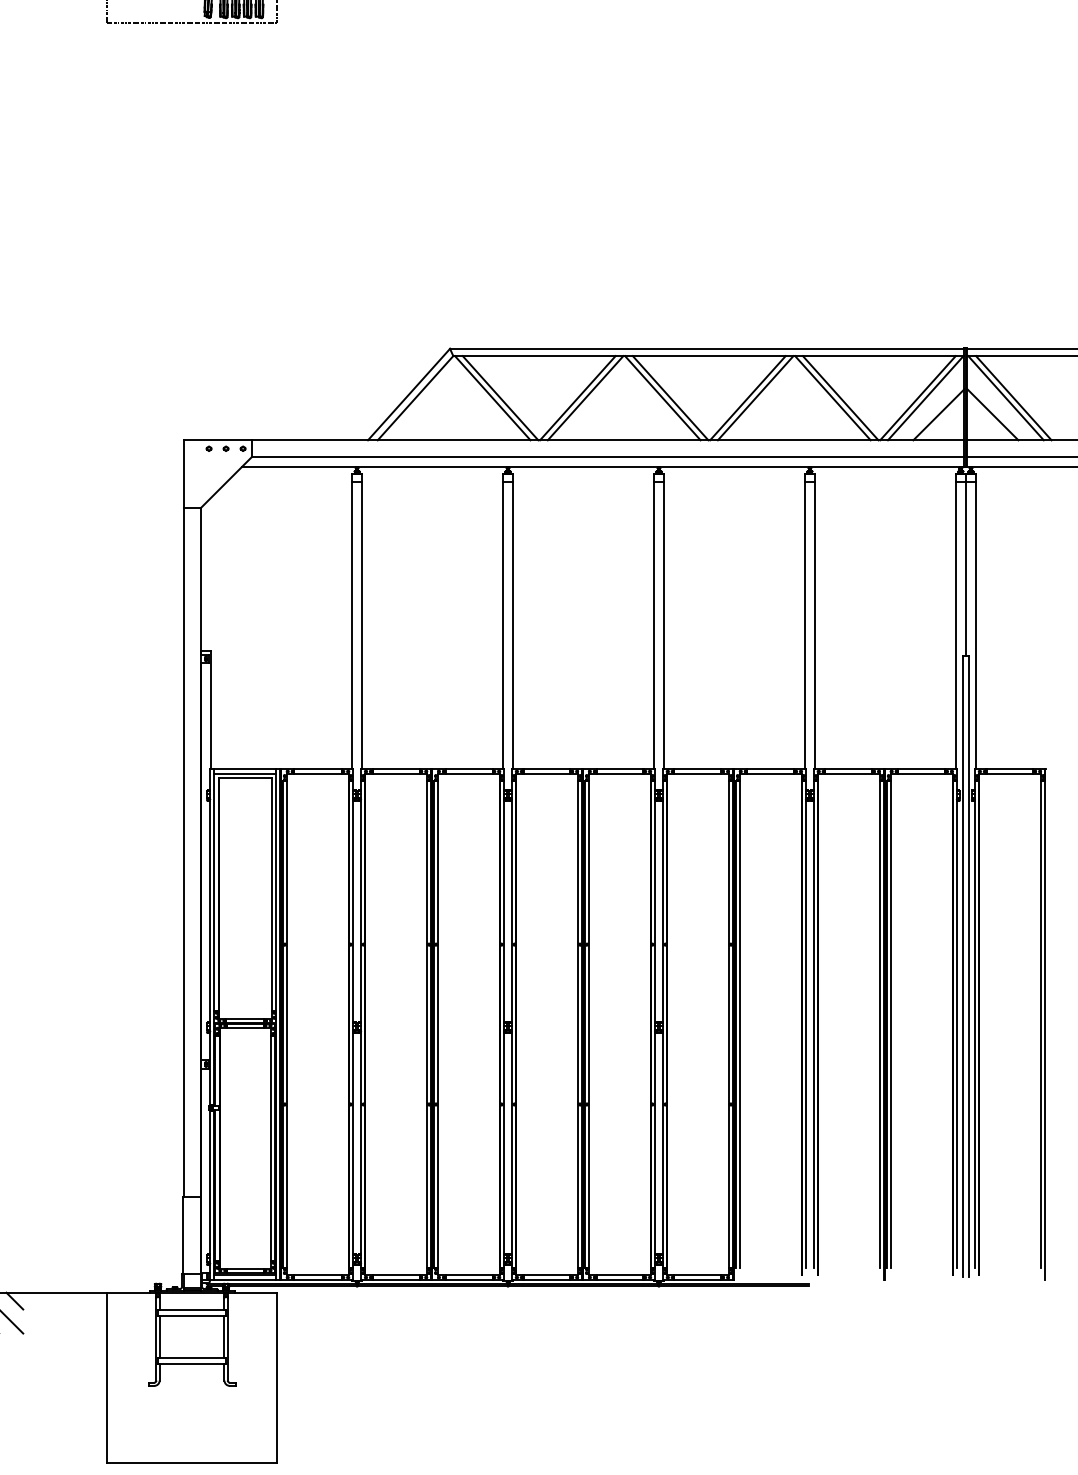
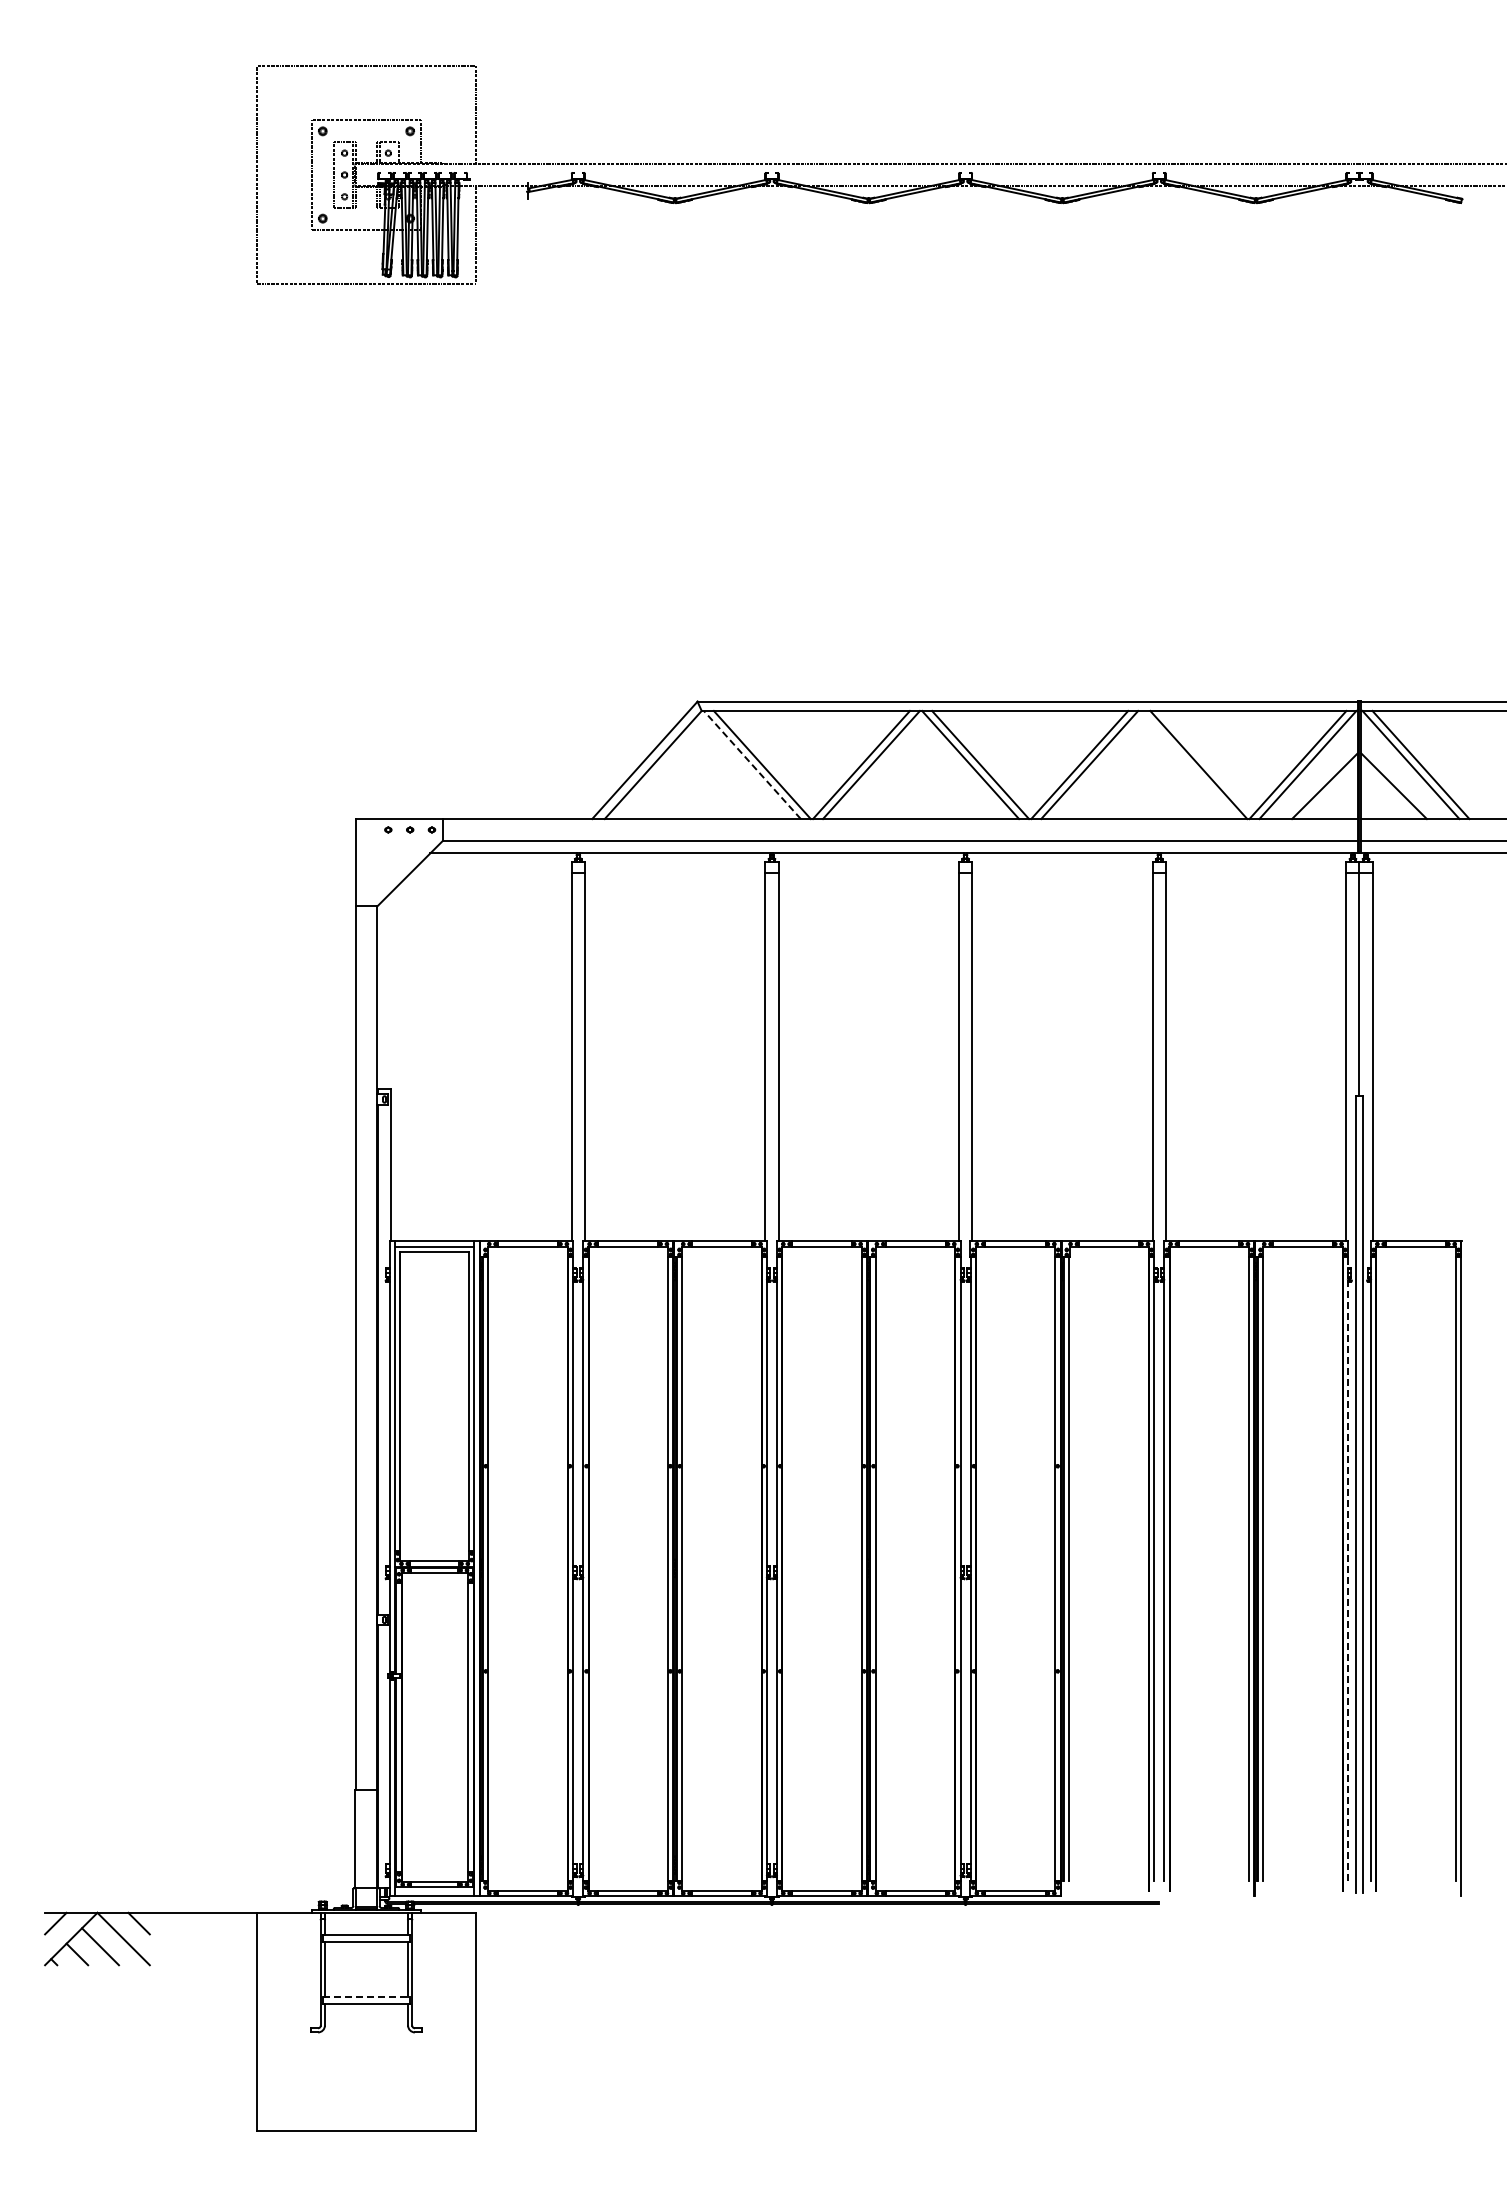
line: (832, 397) -> (1188, 764), removed
line: (492, 398) -> (752, 765), solid -> dashed
line: (956, 1024) -> (1347, 1568), solid -> dashed
line: (245, 1275) -> (434, 1890), removed
line: (192, 1357) -> (366, 1996), solid -> dashed

